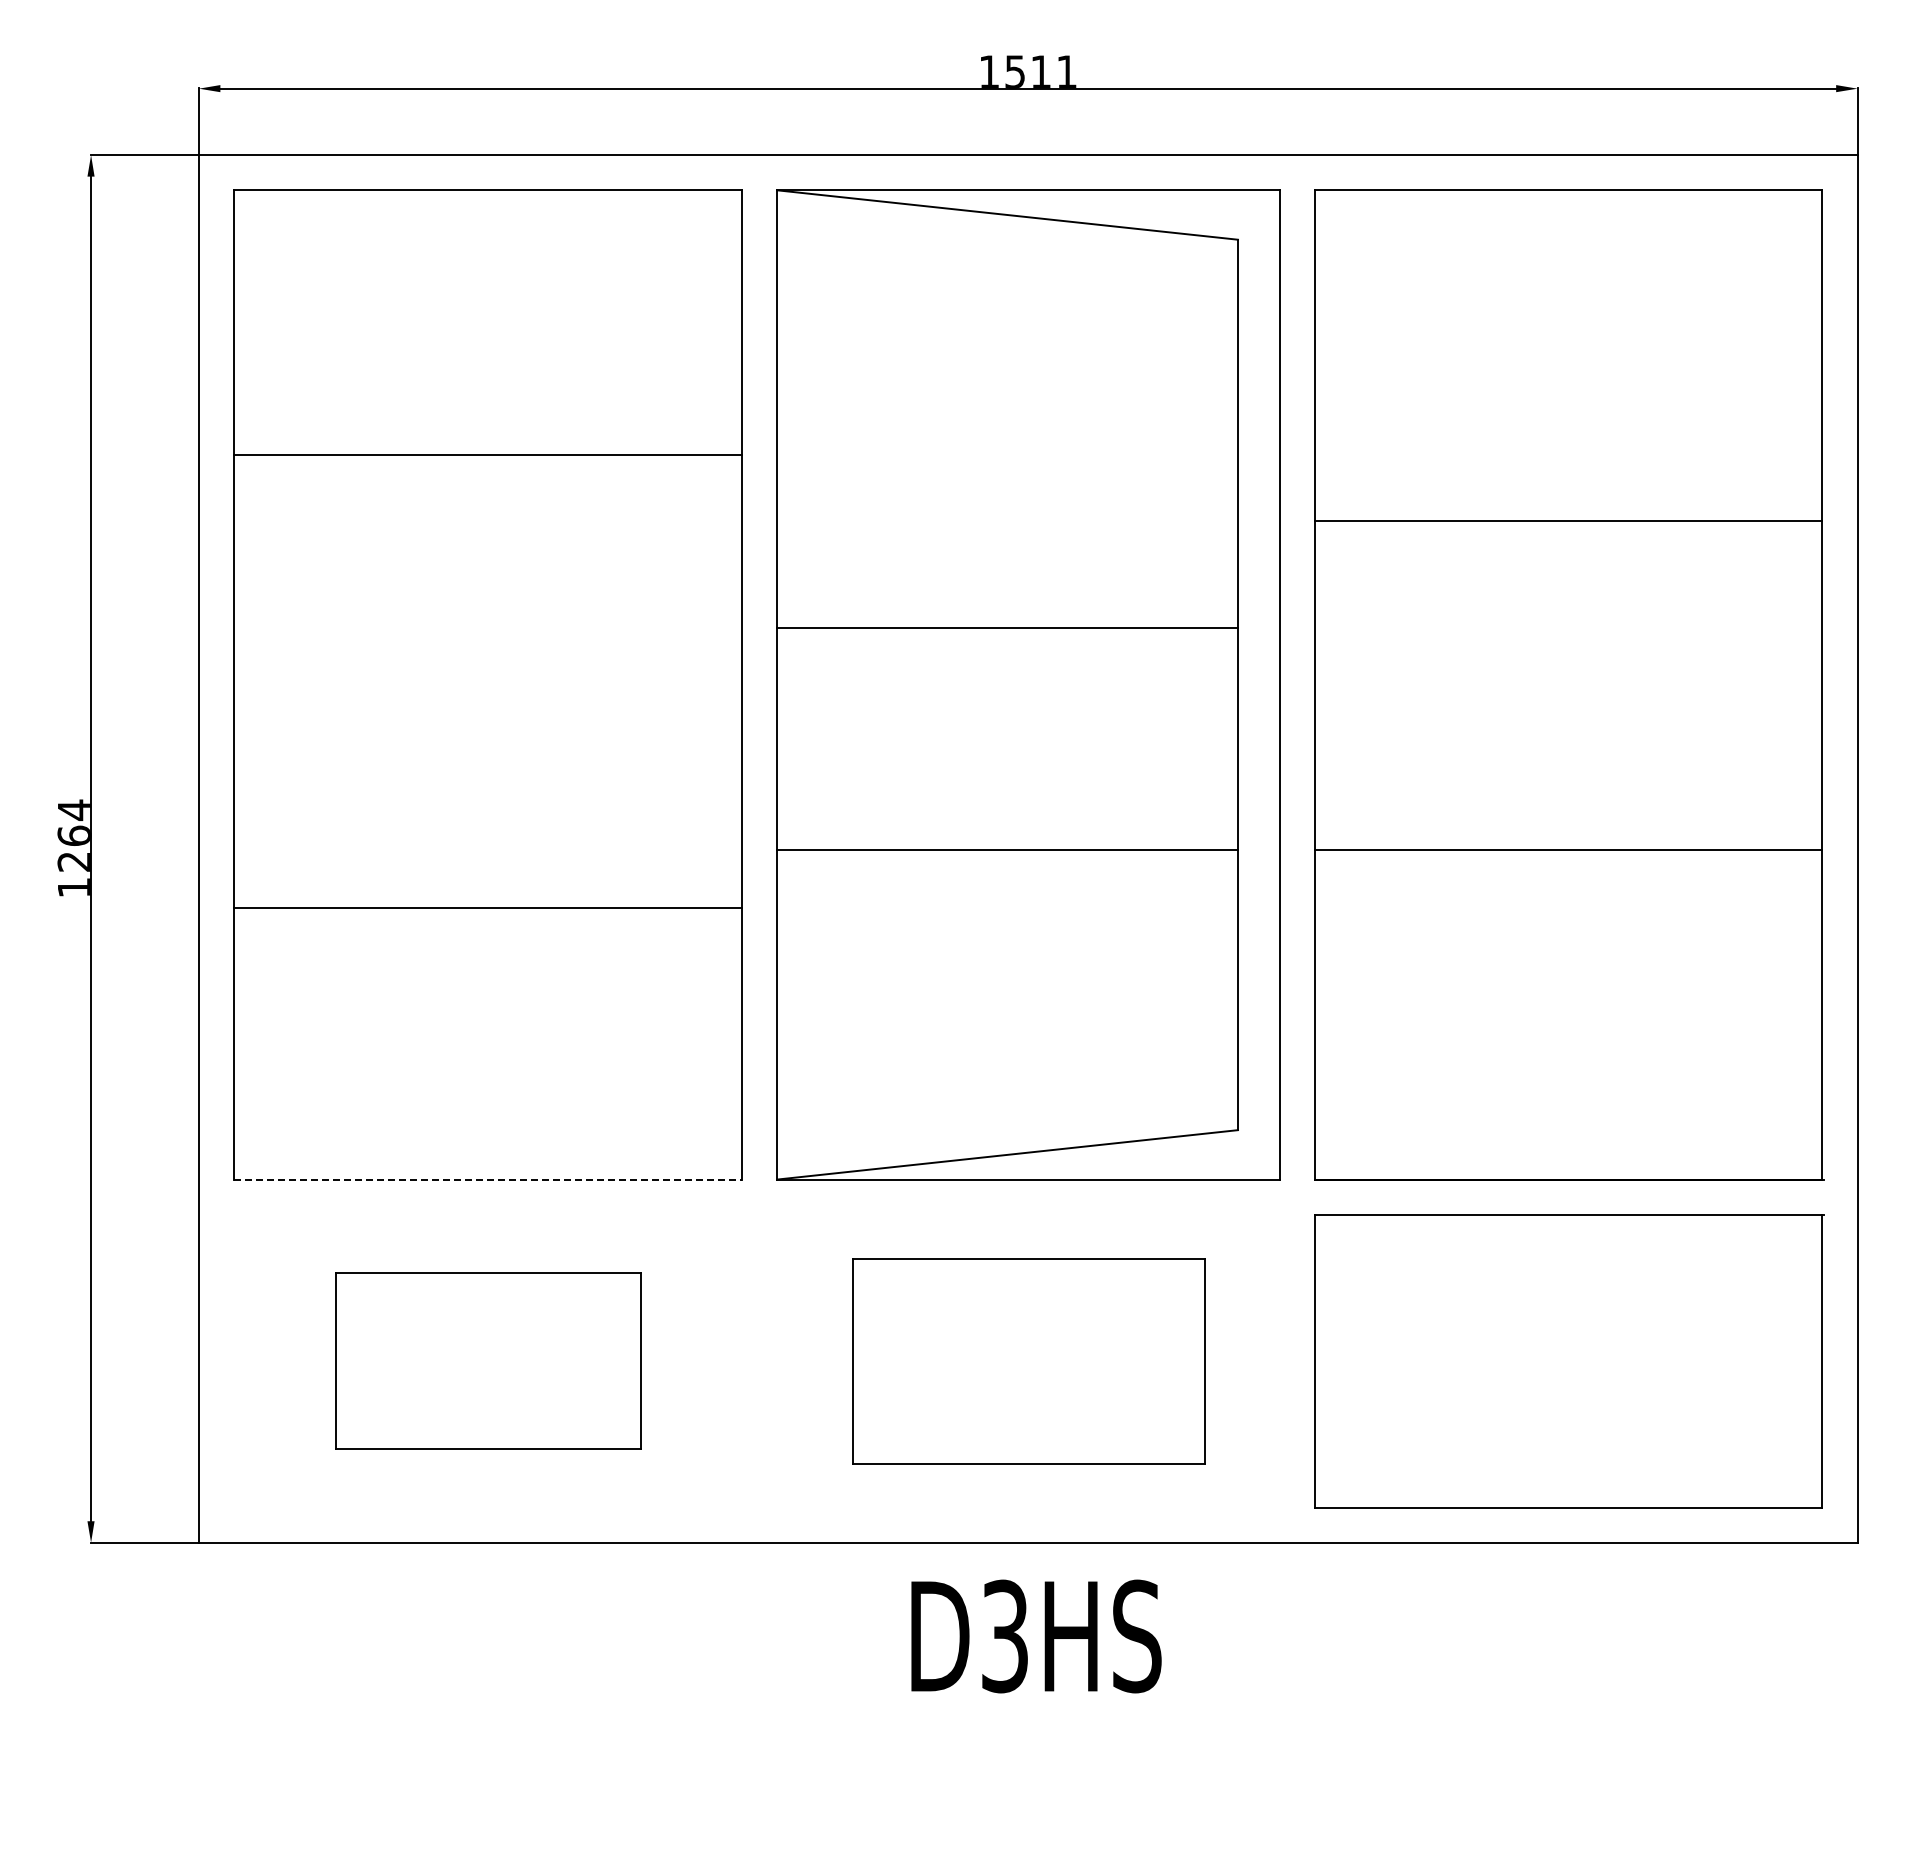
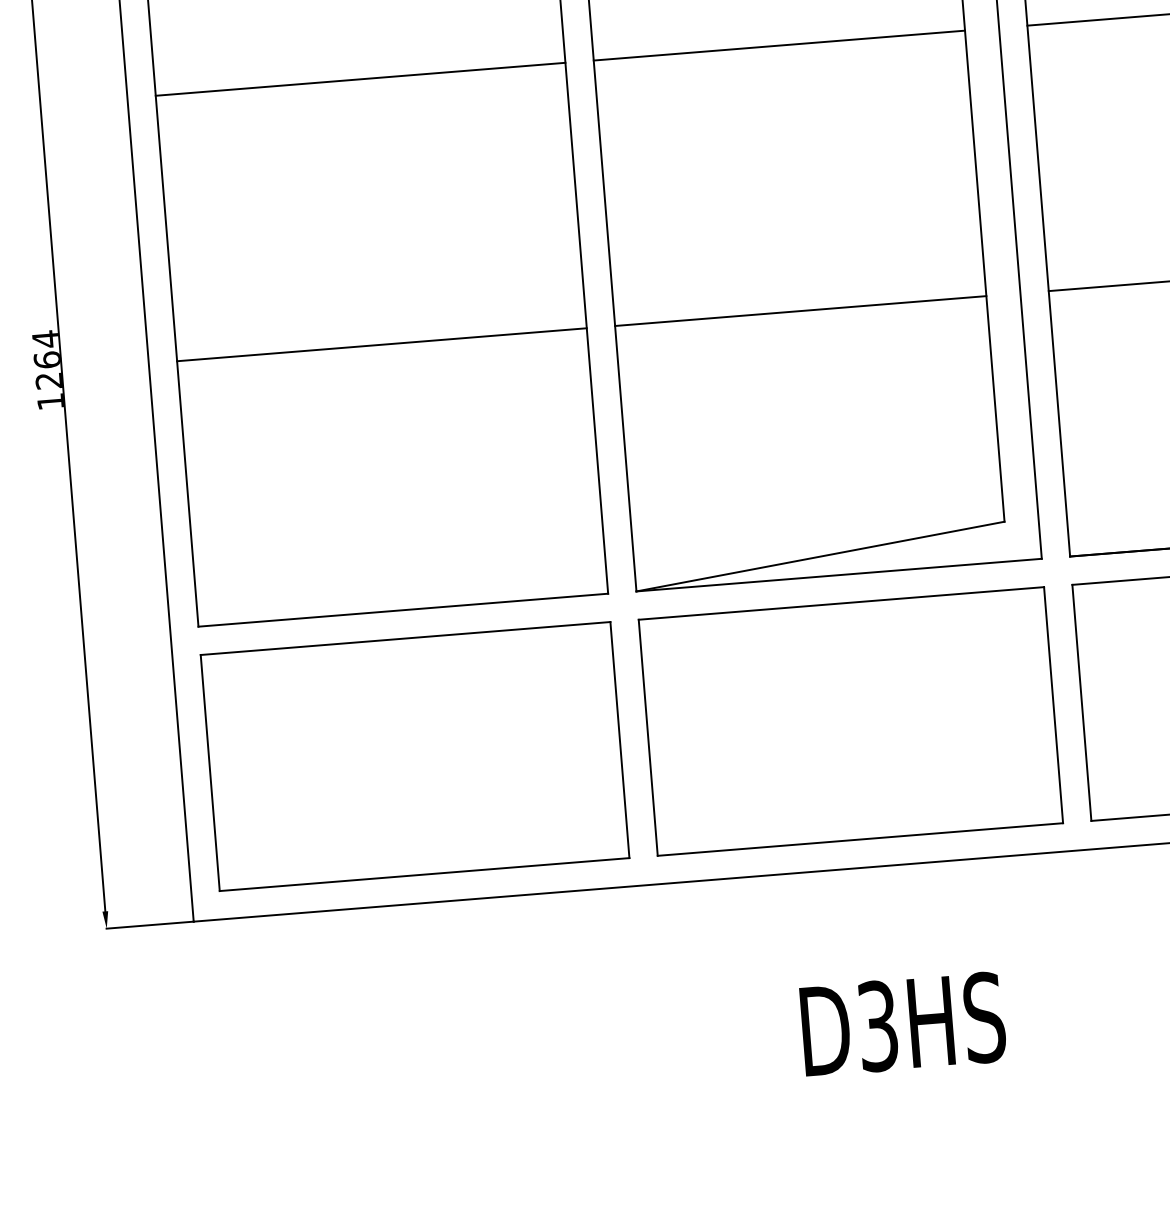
line: (488, 454) -> (360, 78), moved
line: (1007, 627) -> (779, 45), moved
line: (488, 908) -> (382, 344), moved
line: (488, 1179) -> (403, 610), dashed -> solid
part: (487, 1361) -> (414, 756), size x1.67
part: (1028, 1361) -> (850, 721), size x1.43
text: (1036, 1636) -> (903, 1024), moved

